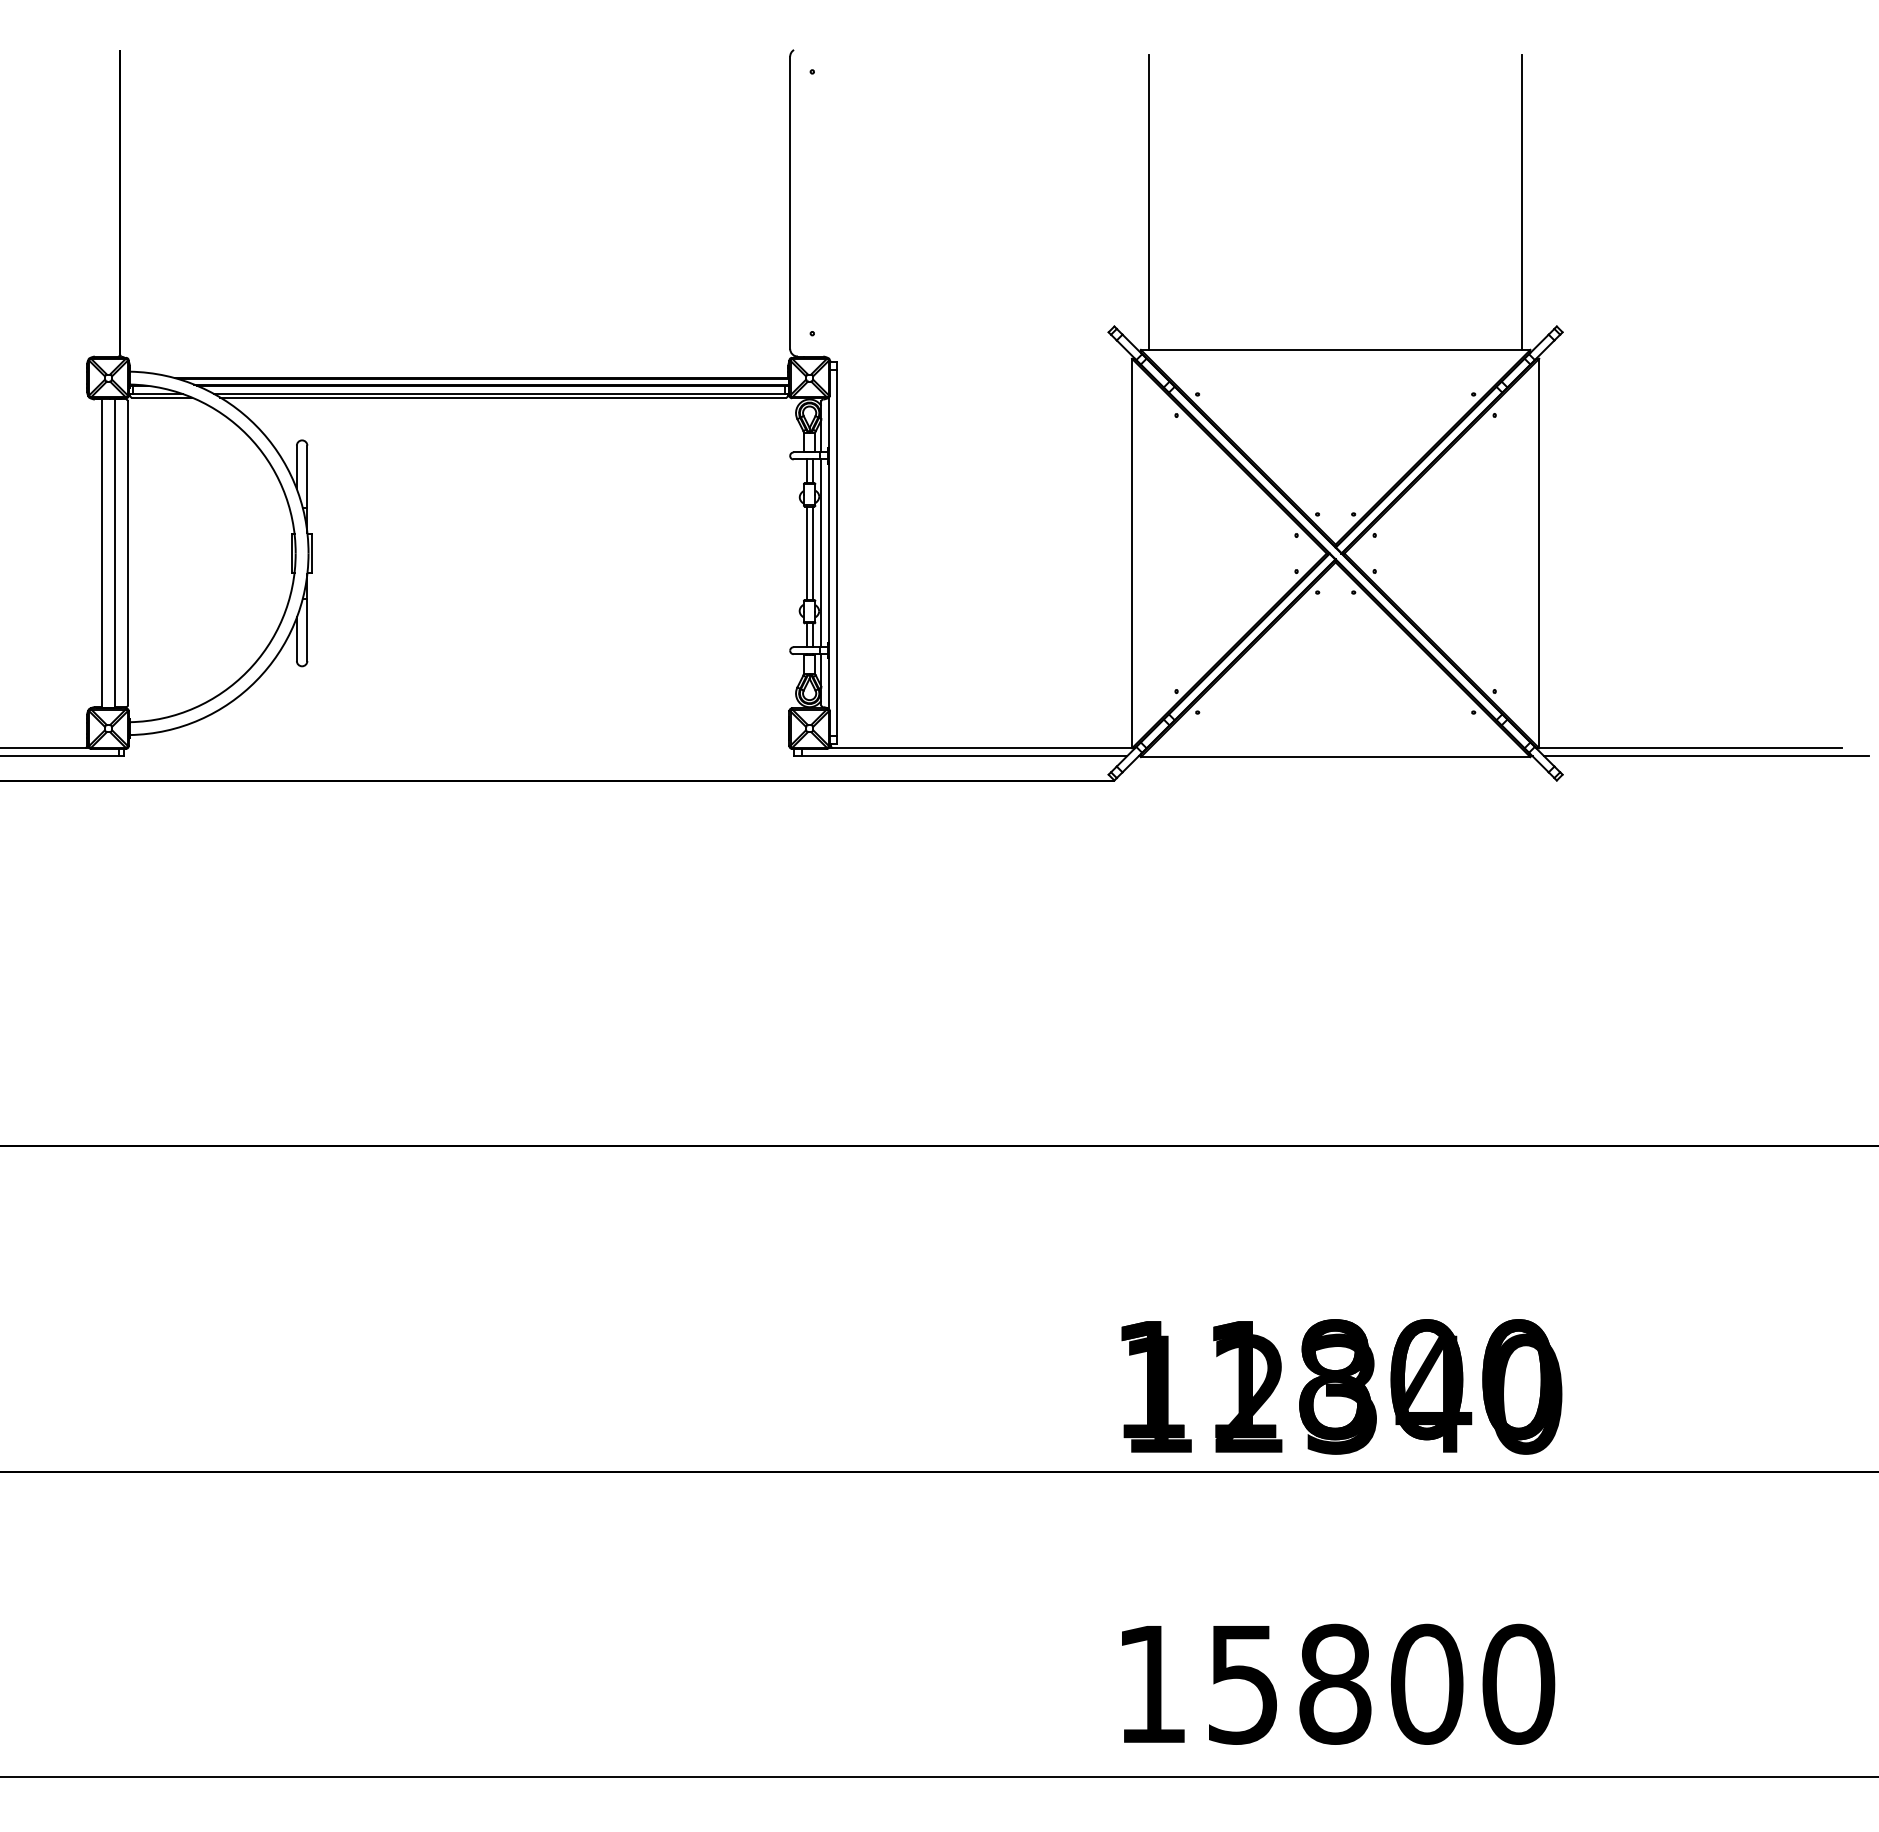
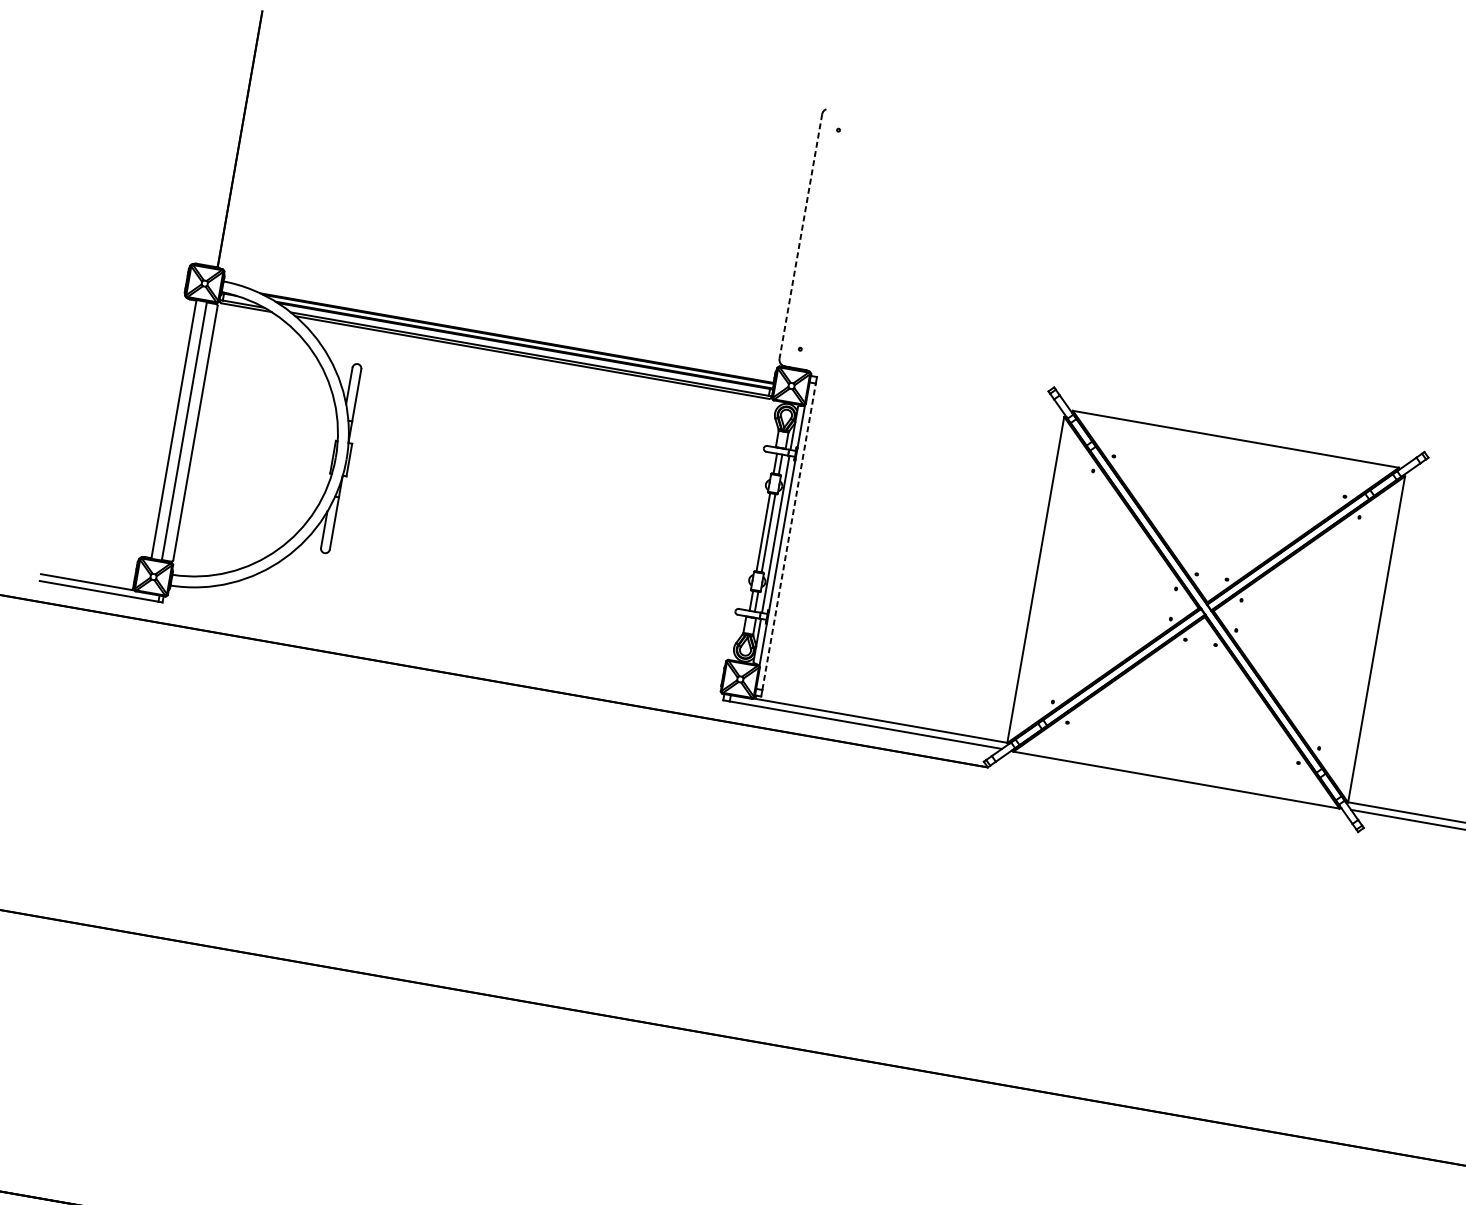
line: (1148, 202) -> (1100, 288), removed
line: (1522, 202) -> (1413, 343), removed
line: (790, 203) -> (801, 237), solid -> dashed
line: (837, 552) -> (789, 536), solid -> dashed

